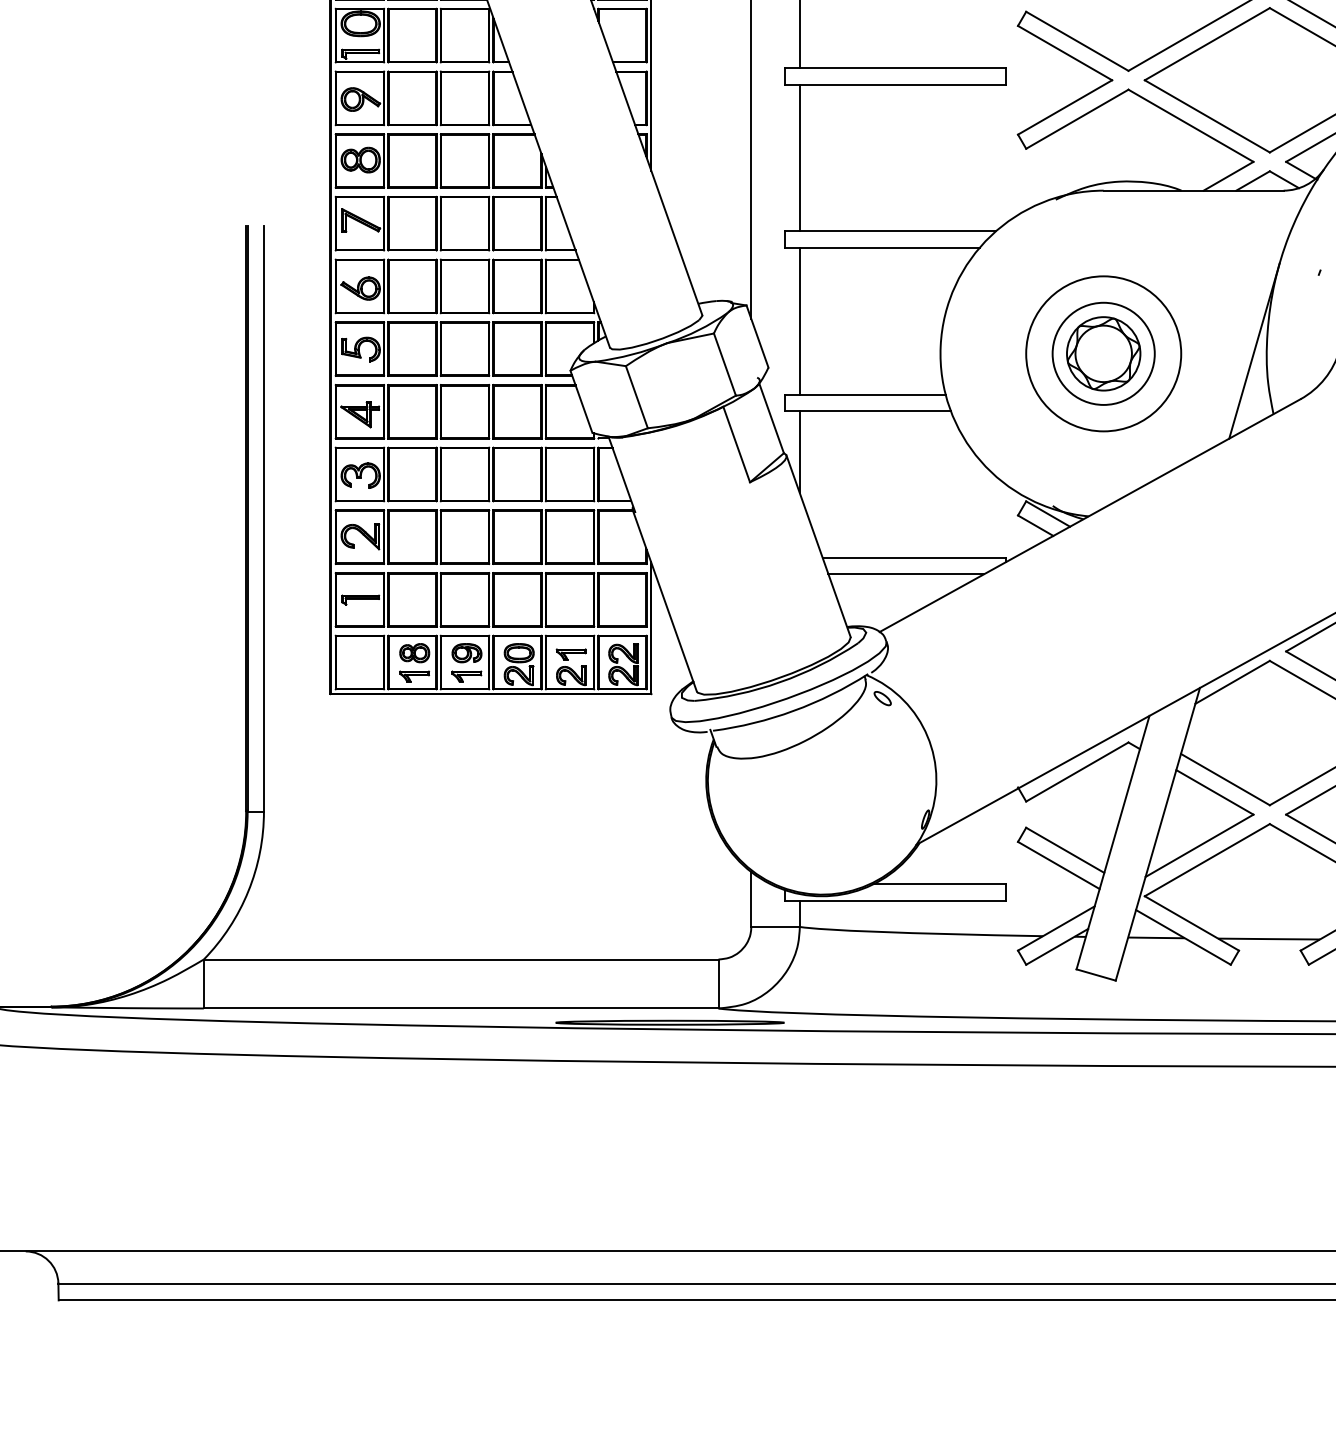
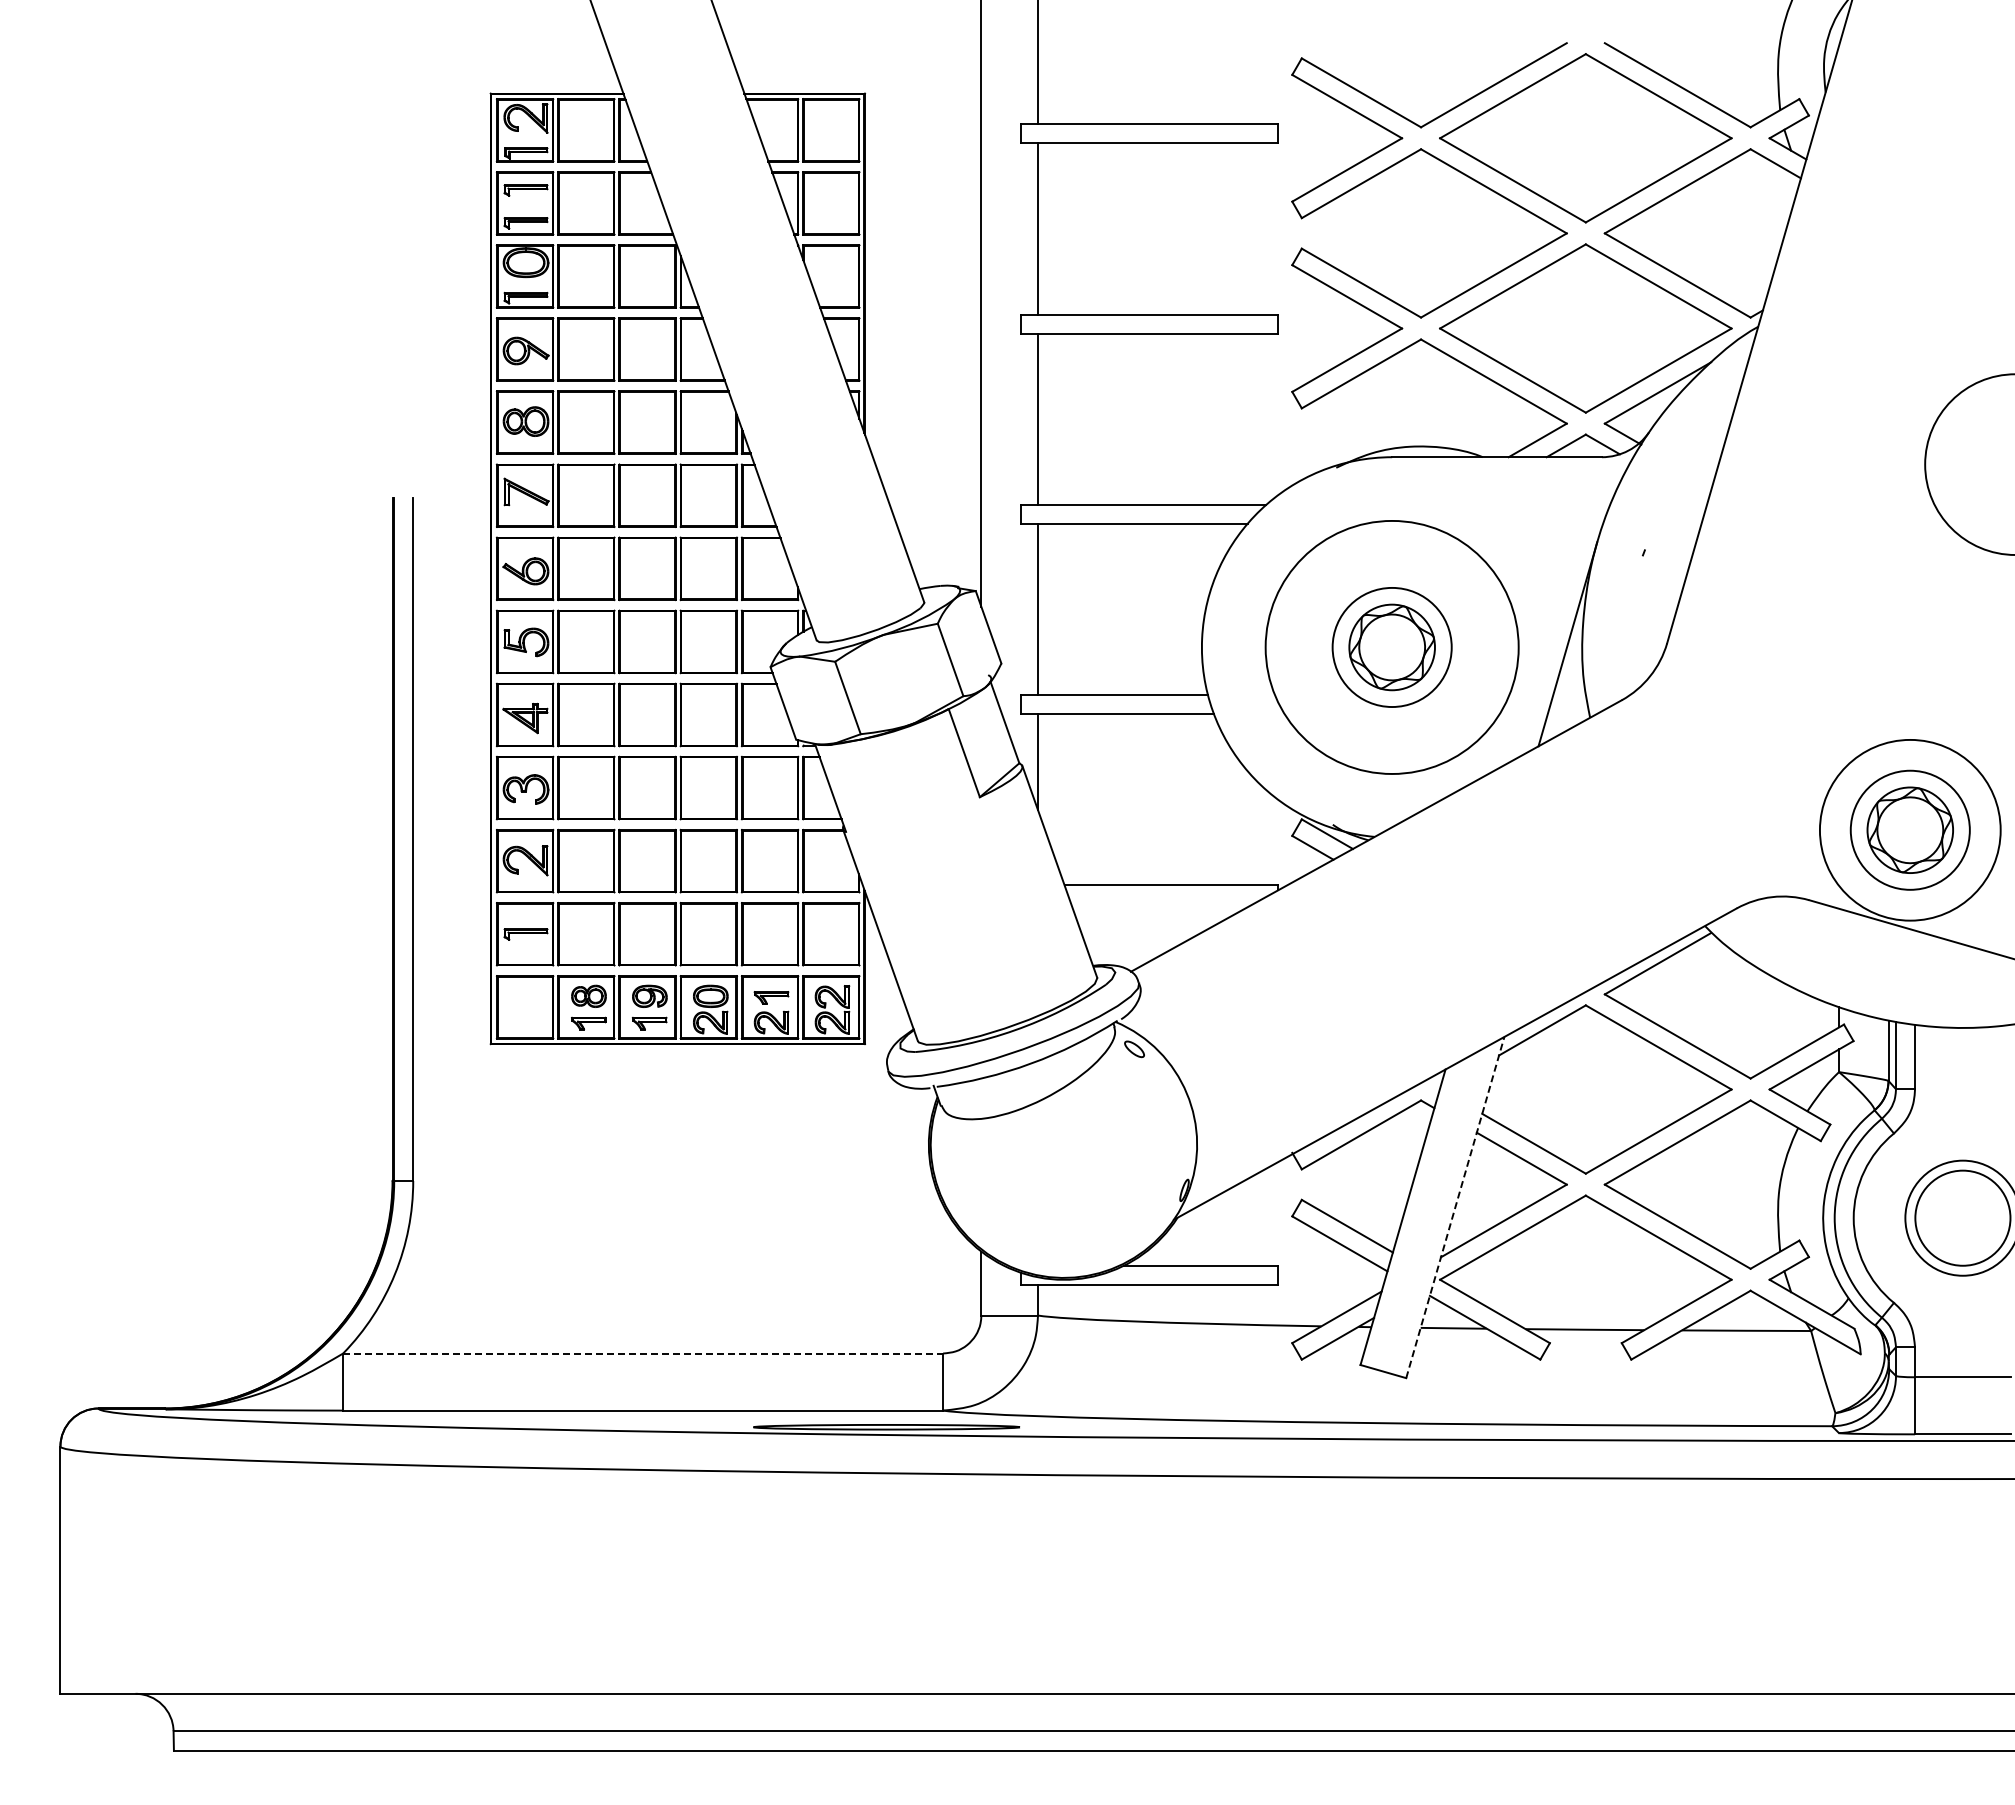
circle: (1103, 353) -> (1391, 647), size x1.4
line: (905, 574) -> (1161, 904), removed
line: (1158, 834) -> (1455, 1207), solid -> dashed
line: (461, 959) -> (643, 1353), solid -> dashed

